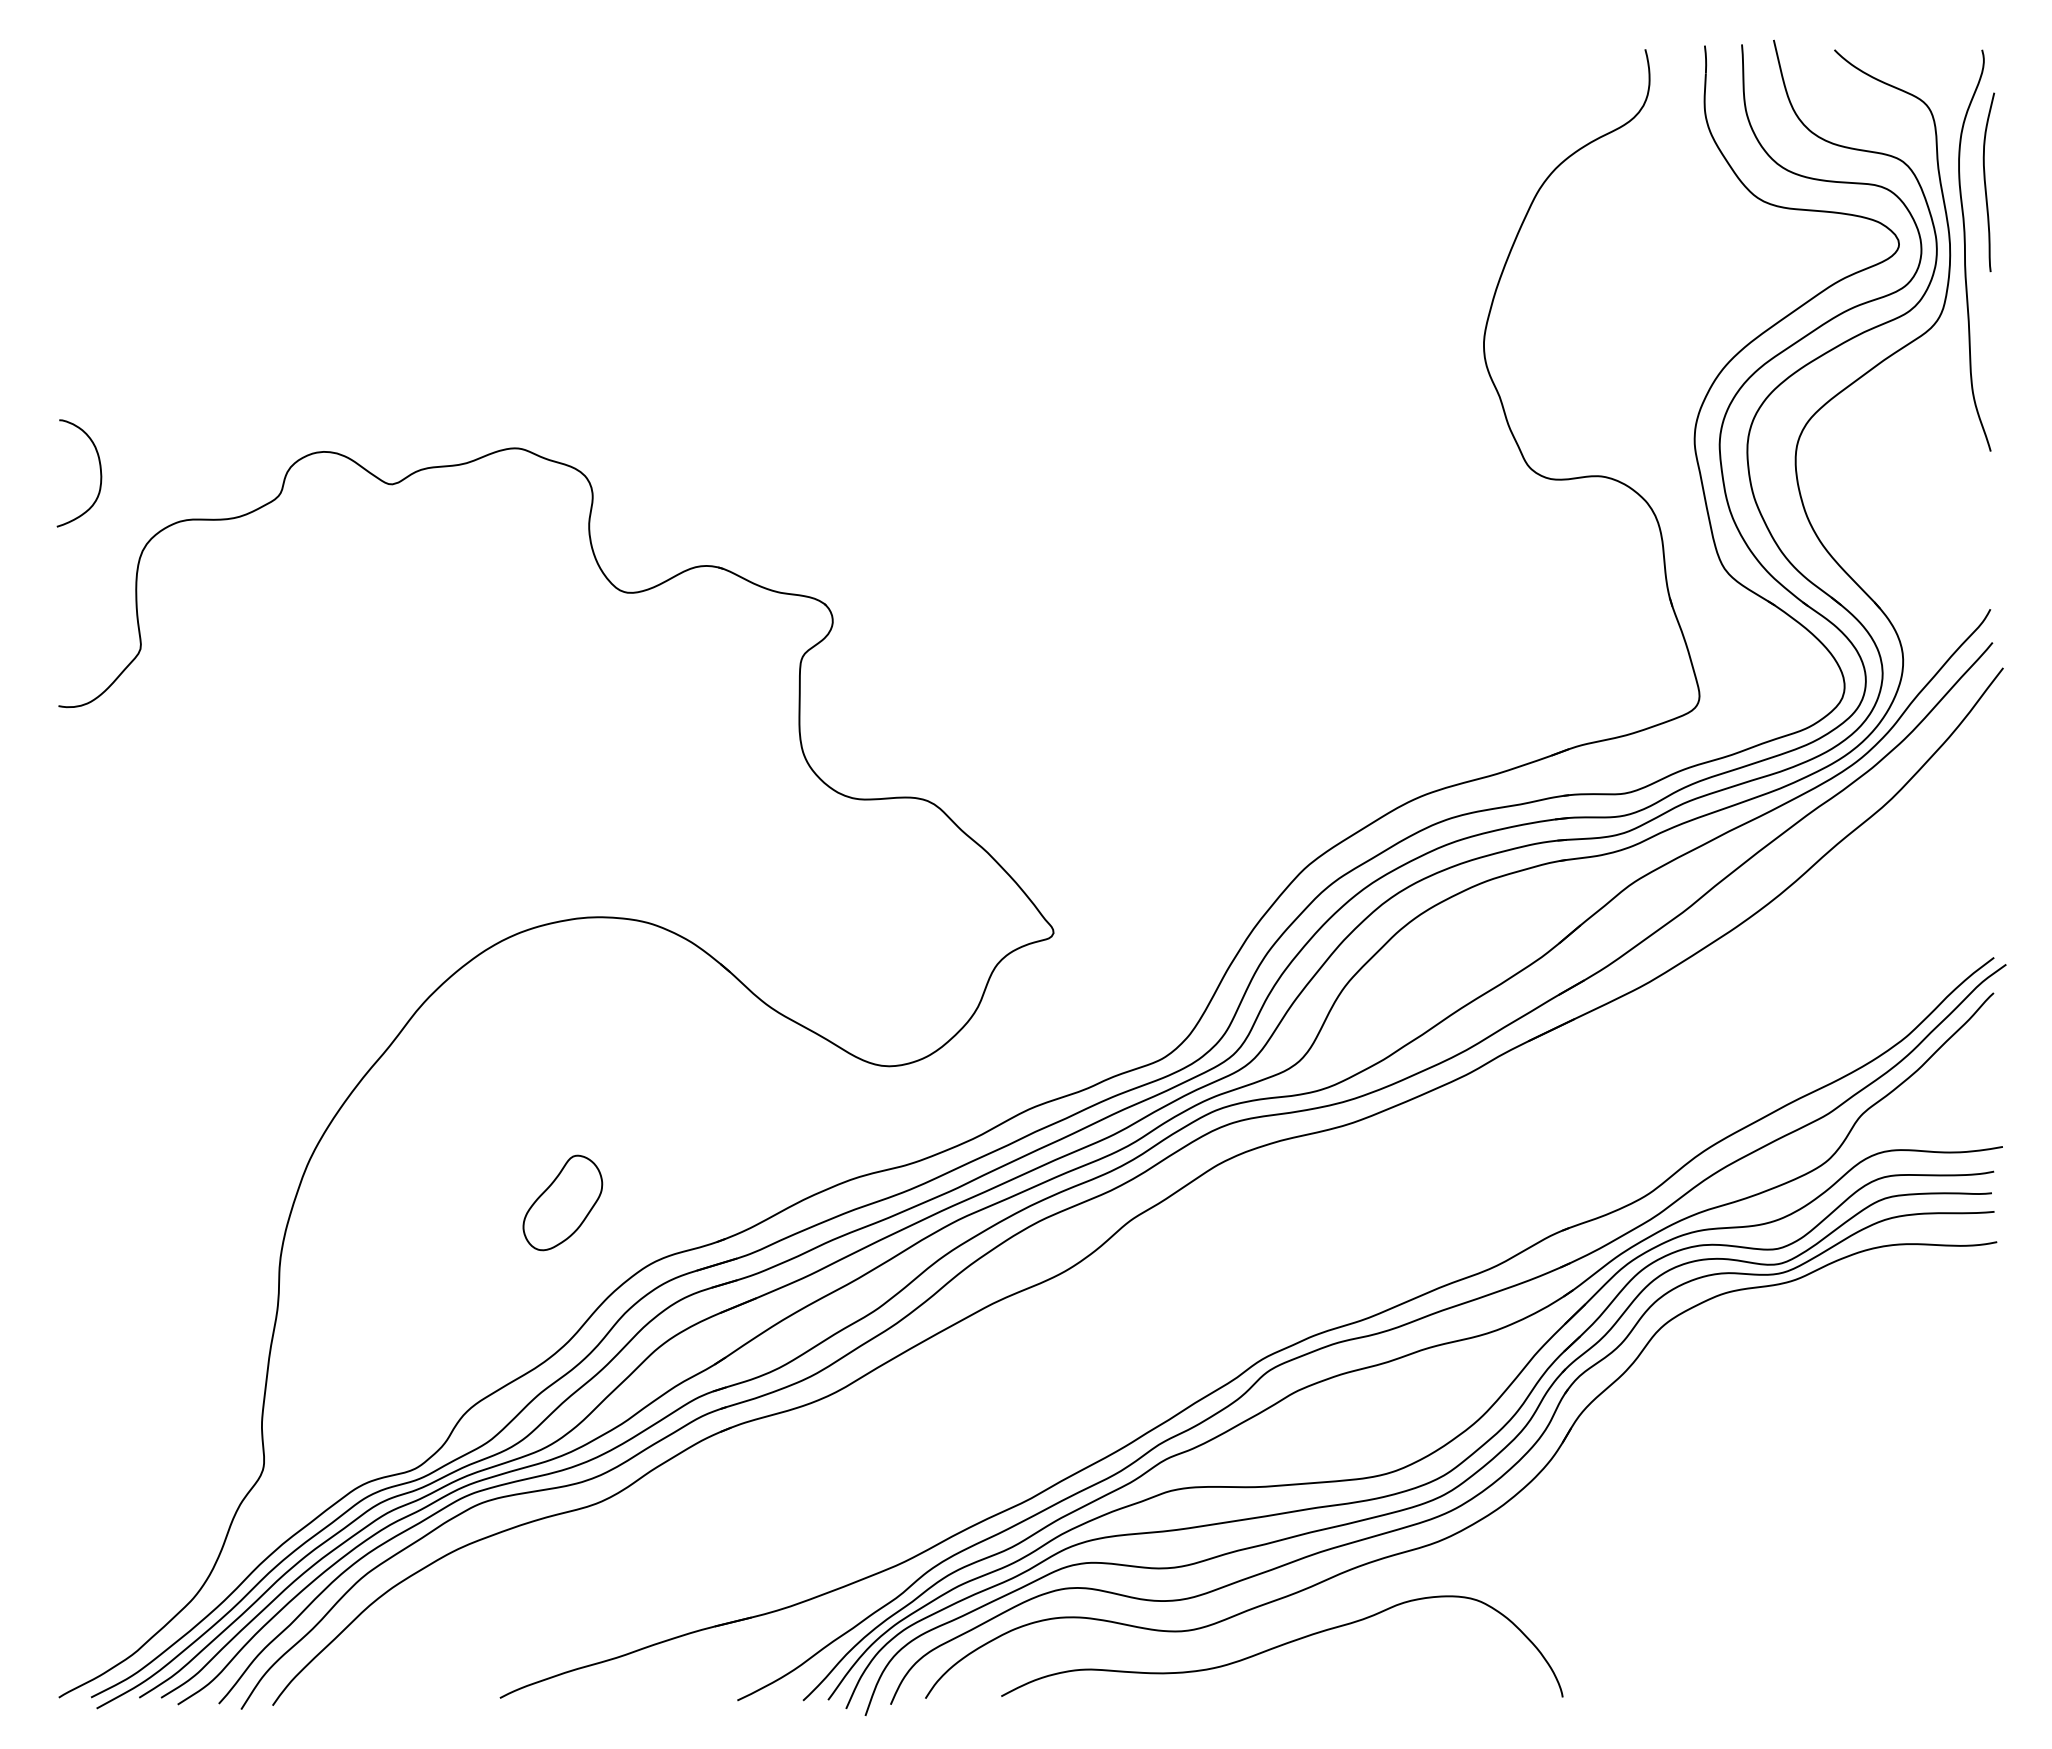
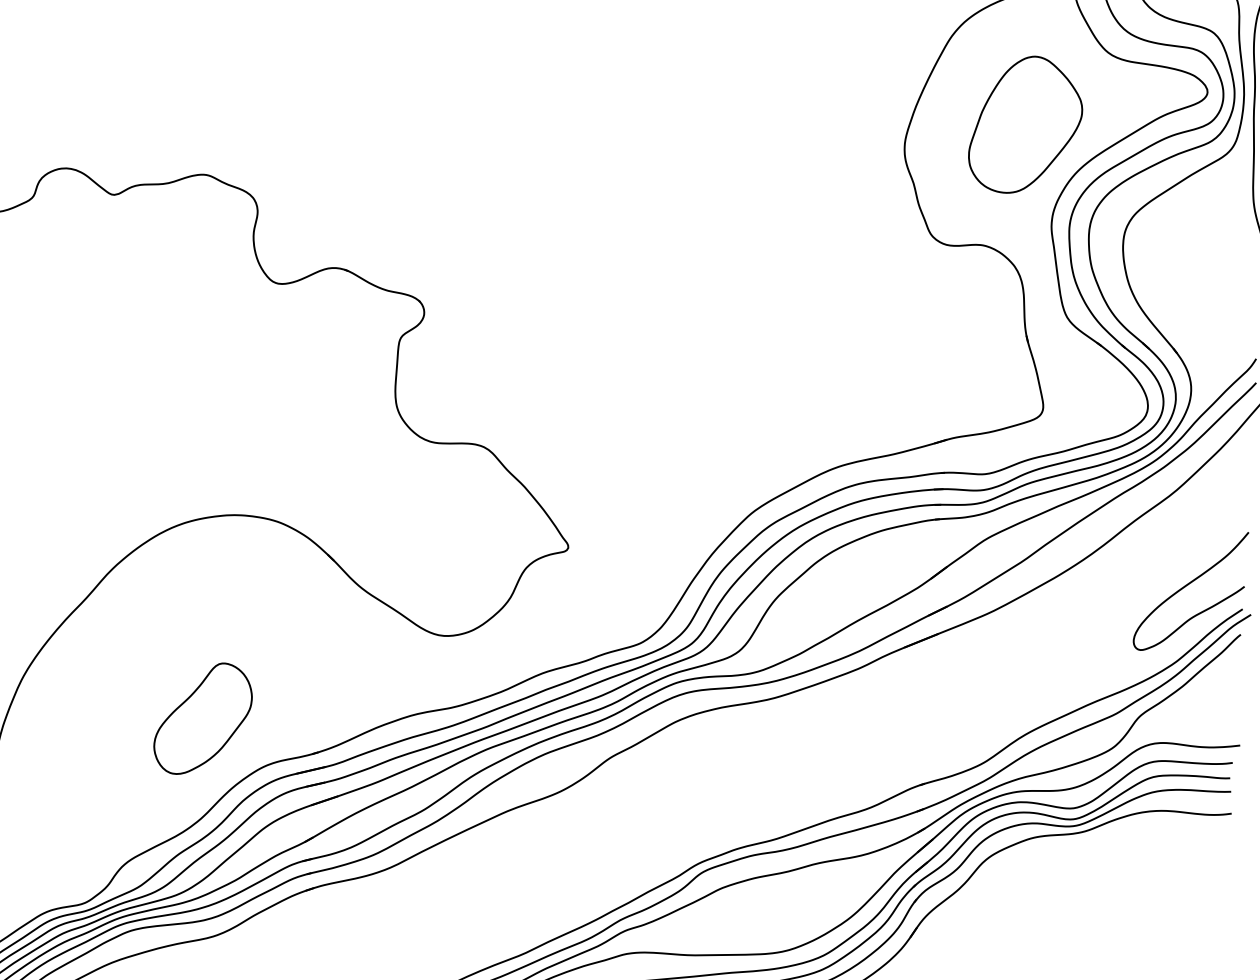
part: (1650, 305) -> (1026, 124), added
curve: (1914, 930) -> (1186, 586), added
part: (562, 1202) -> (203, 718), size x1.67

